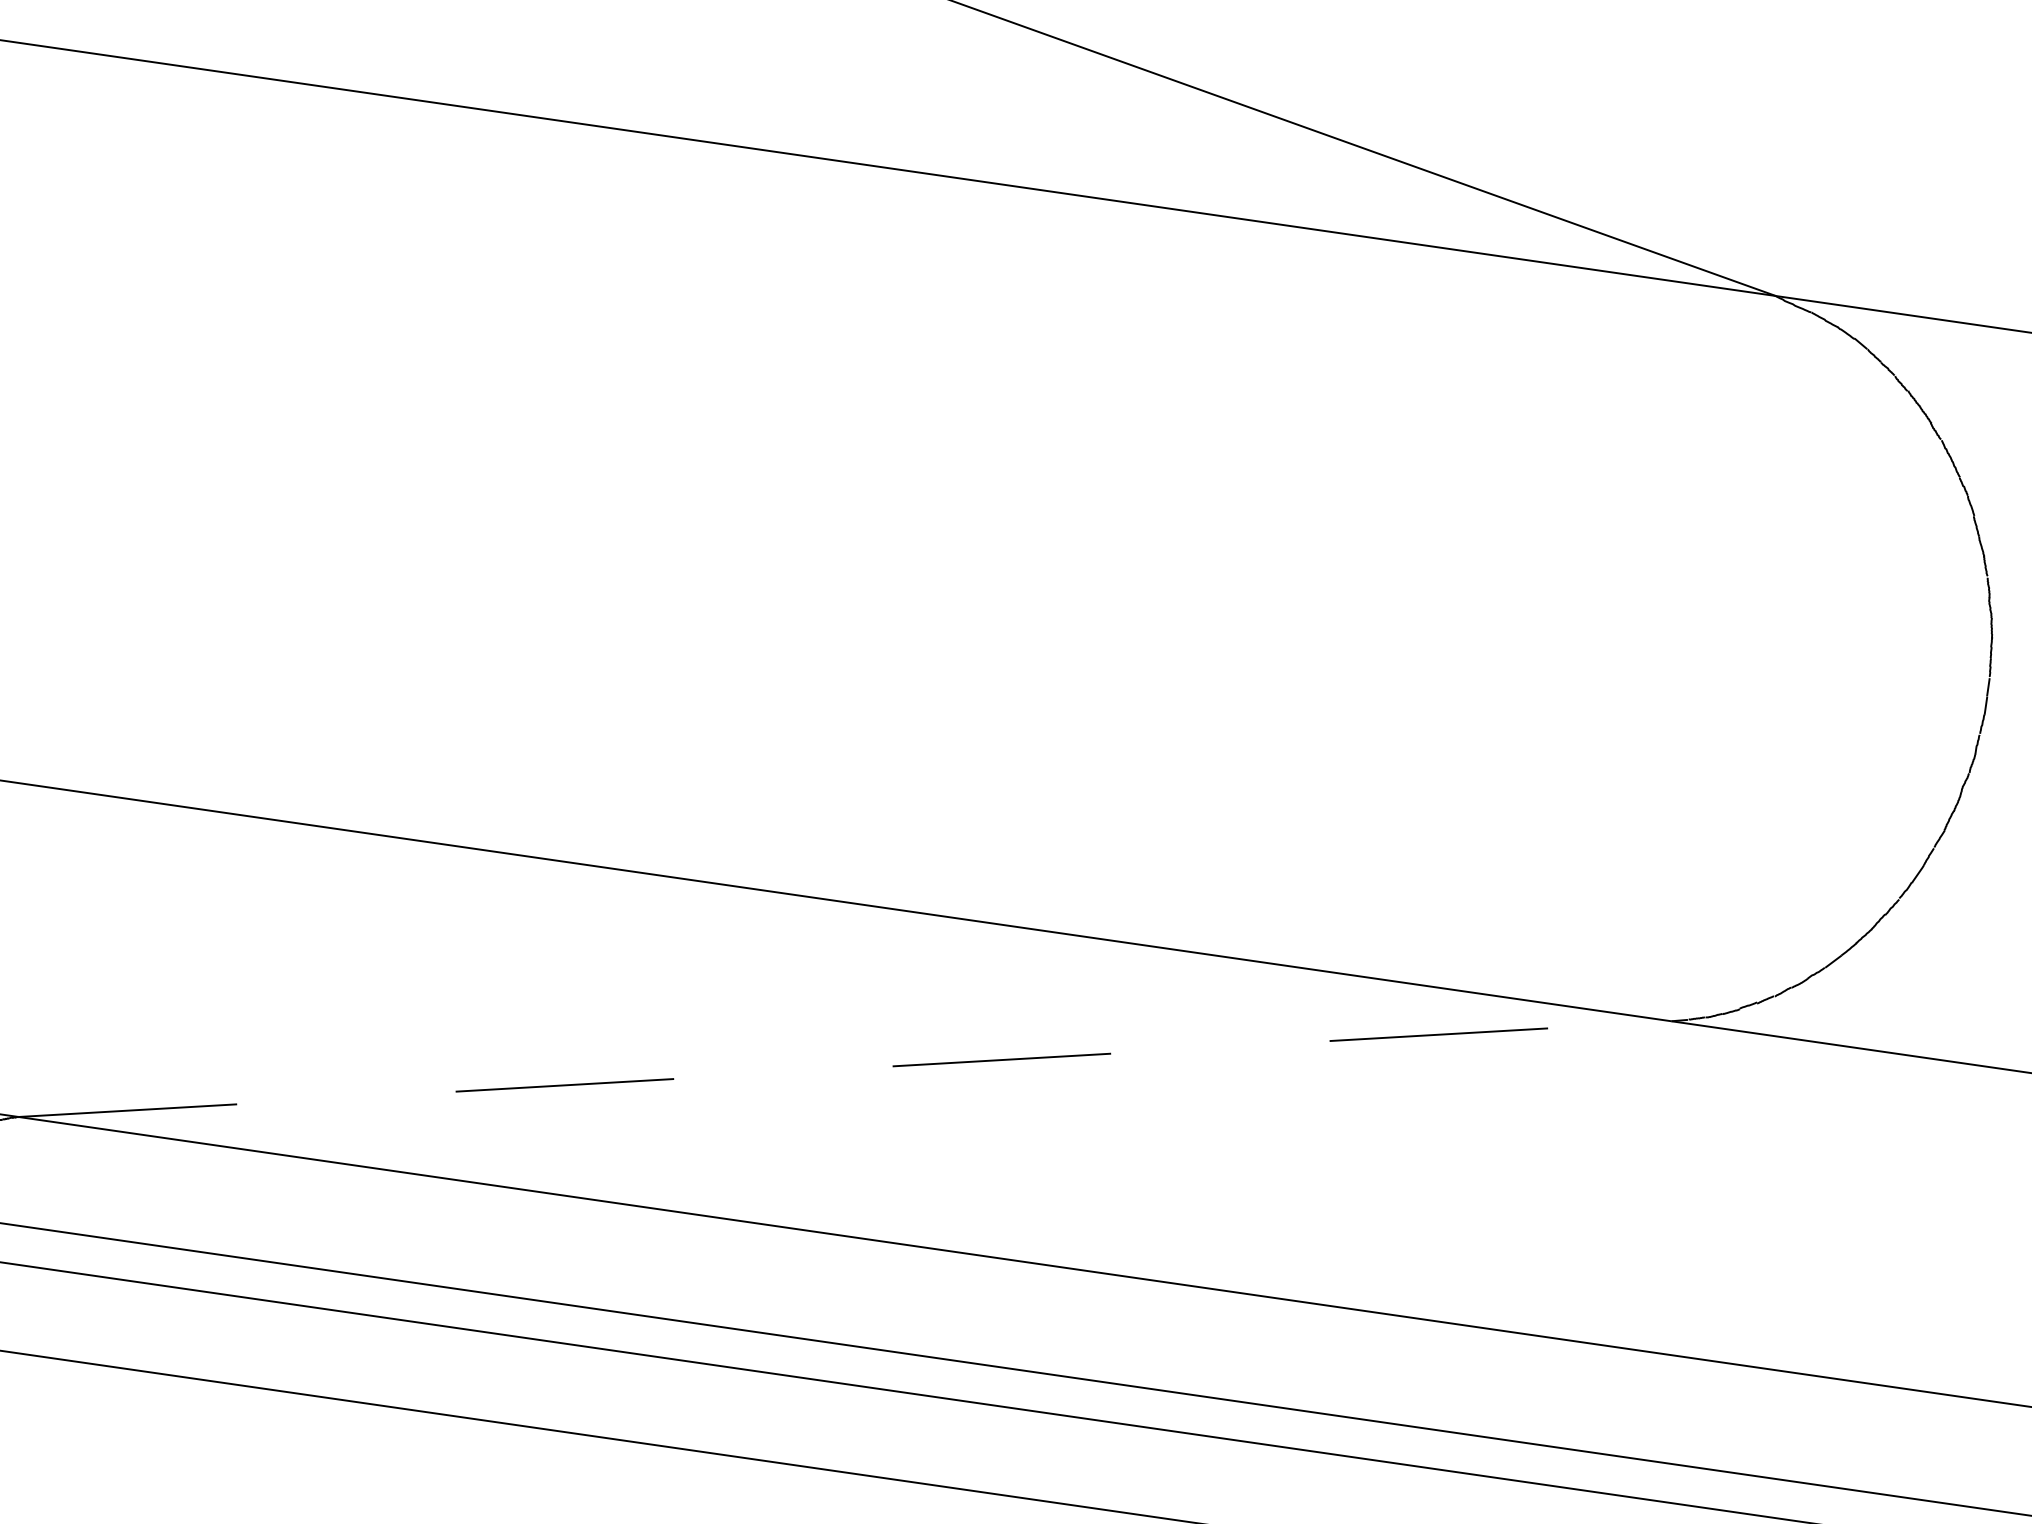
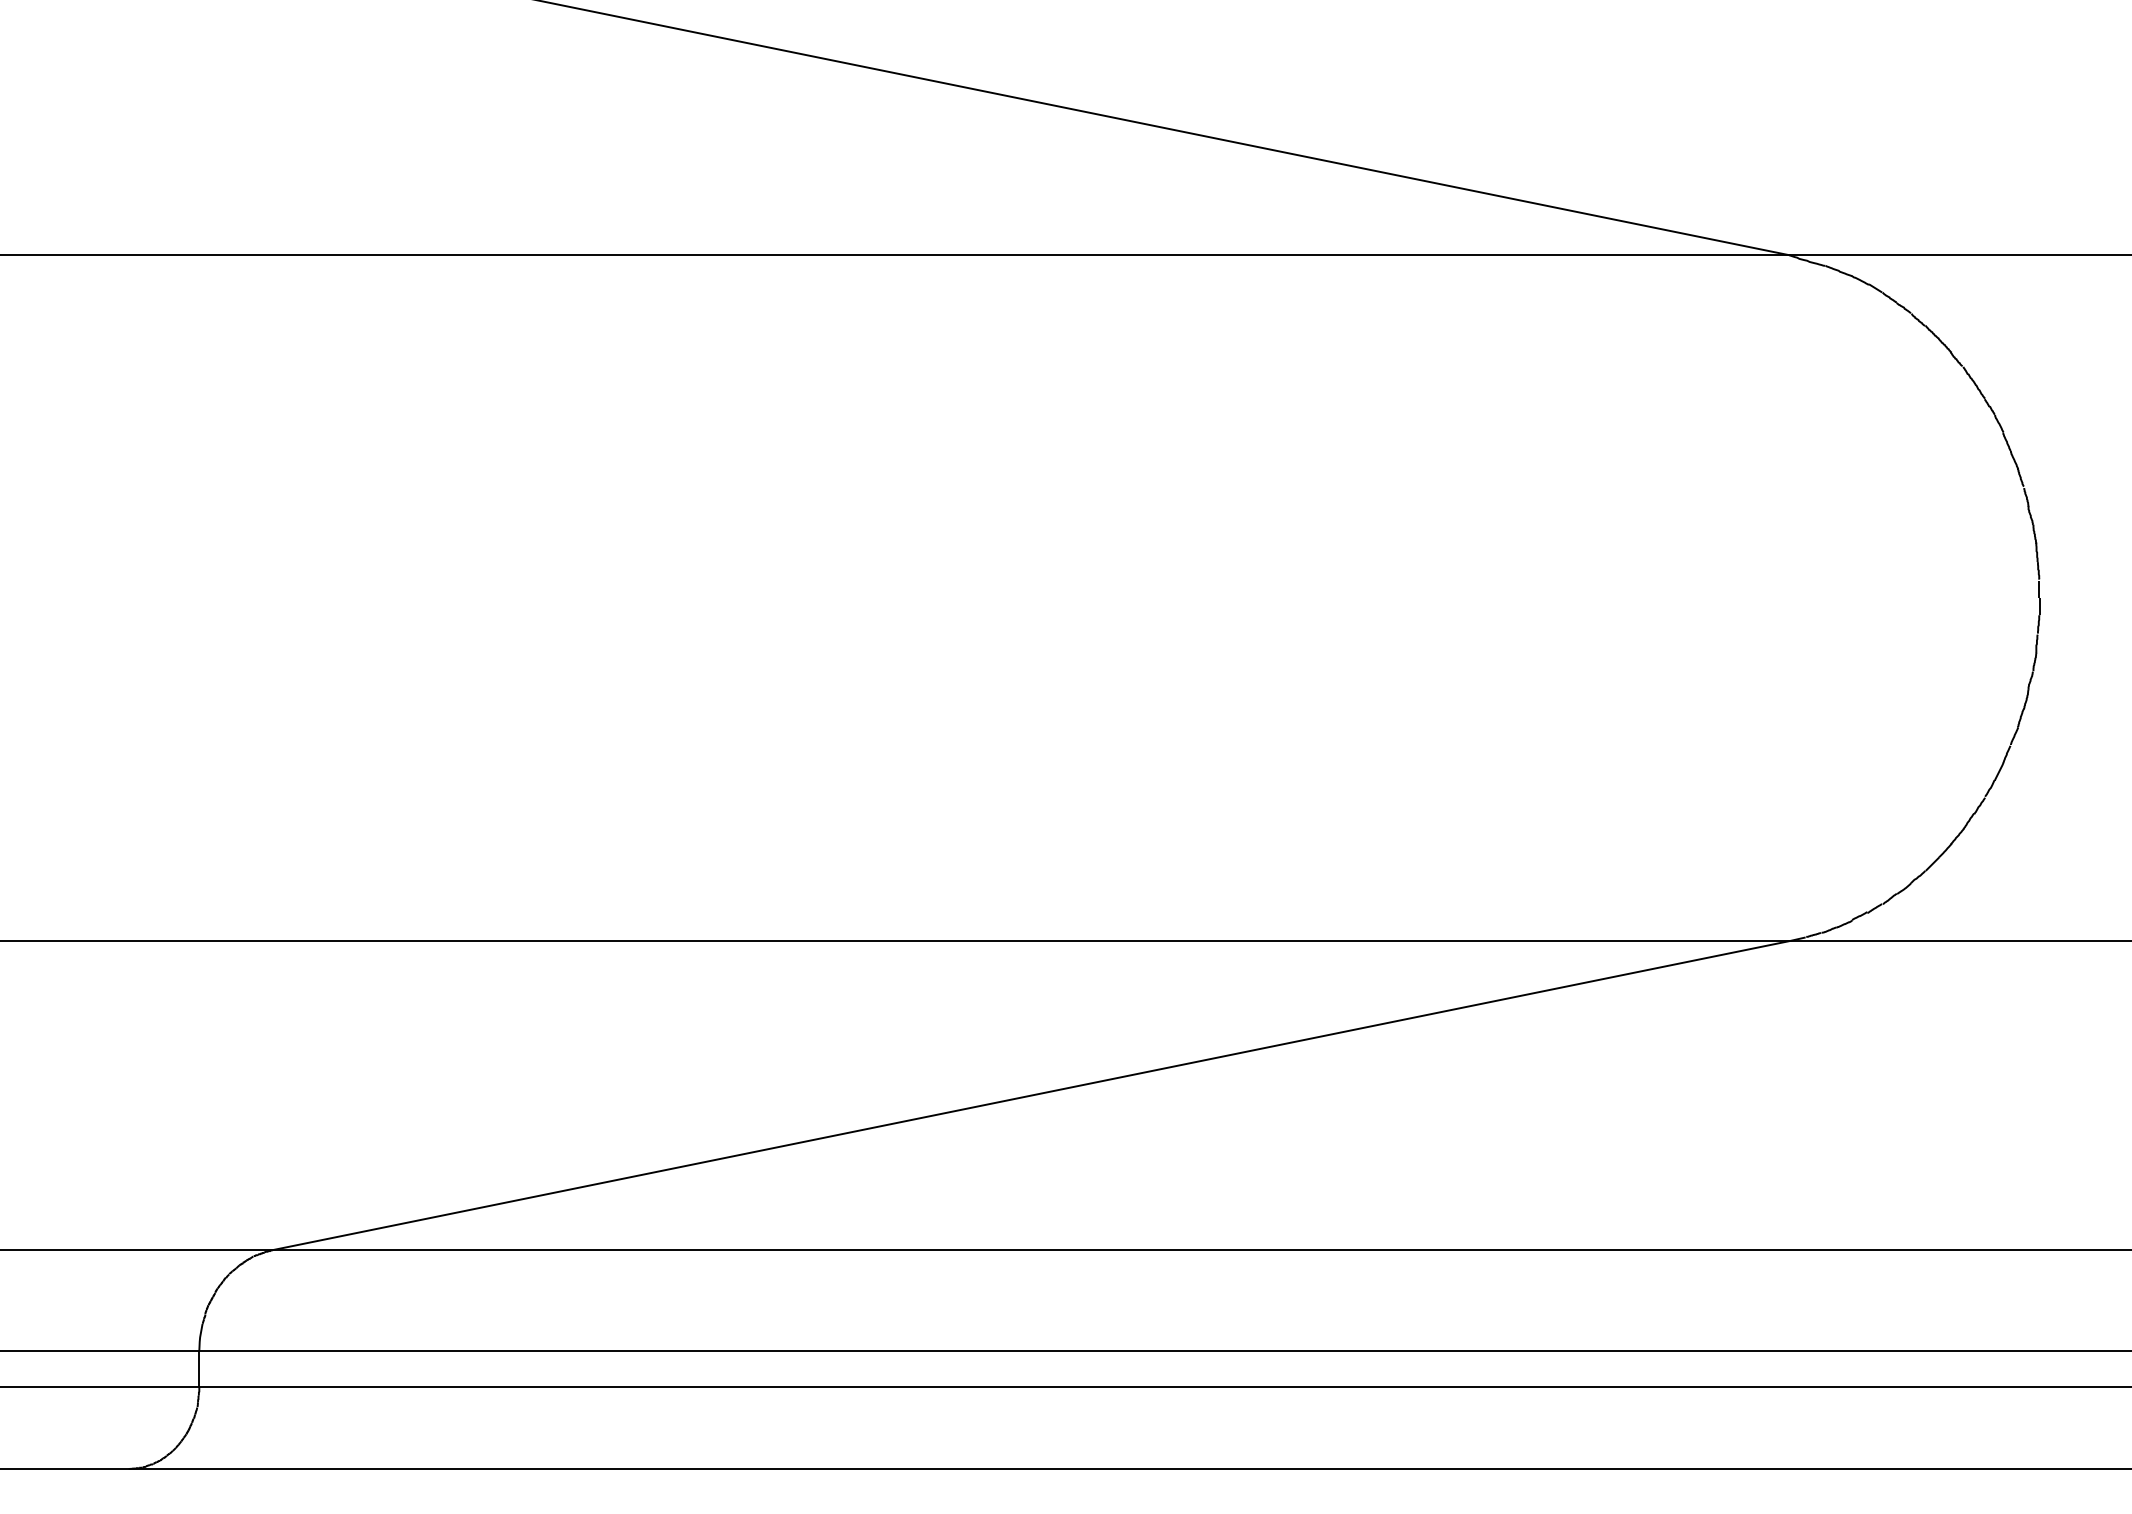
line: (845, 1069) -> (1032, 1095), dashed -> solid

